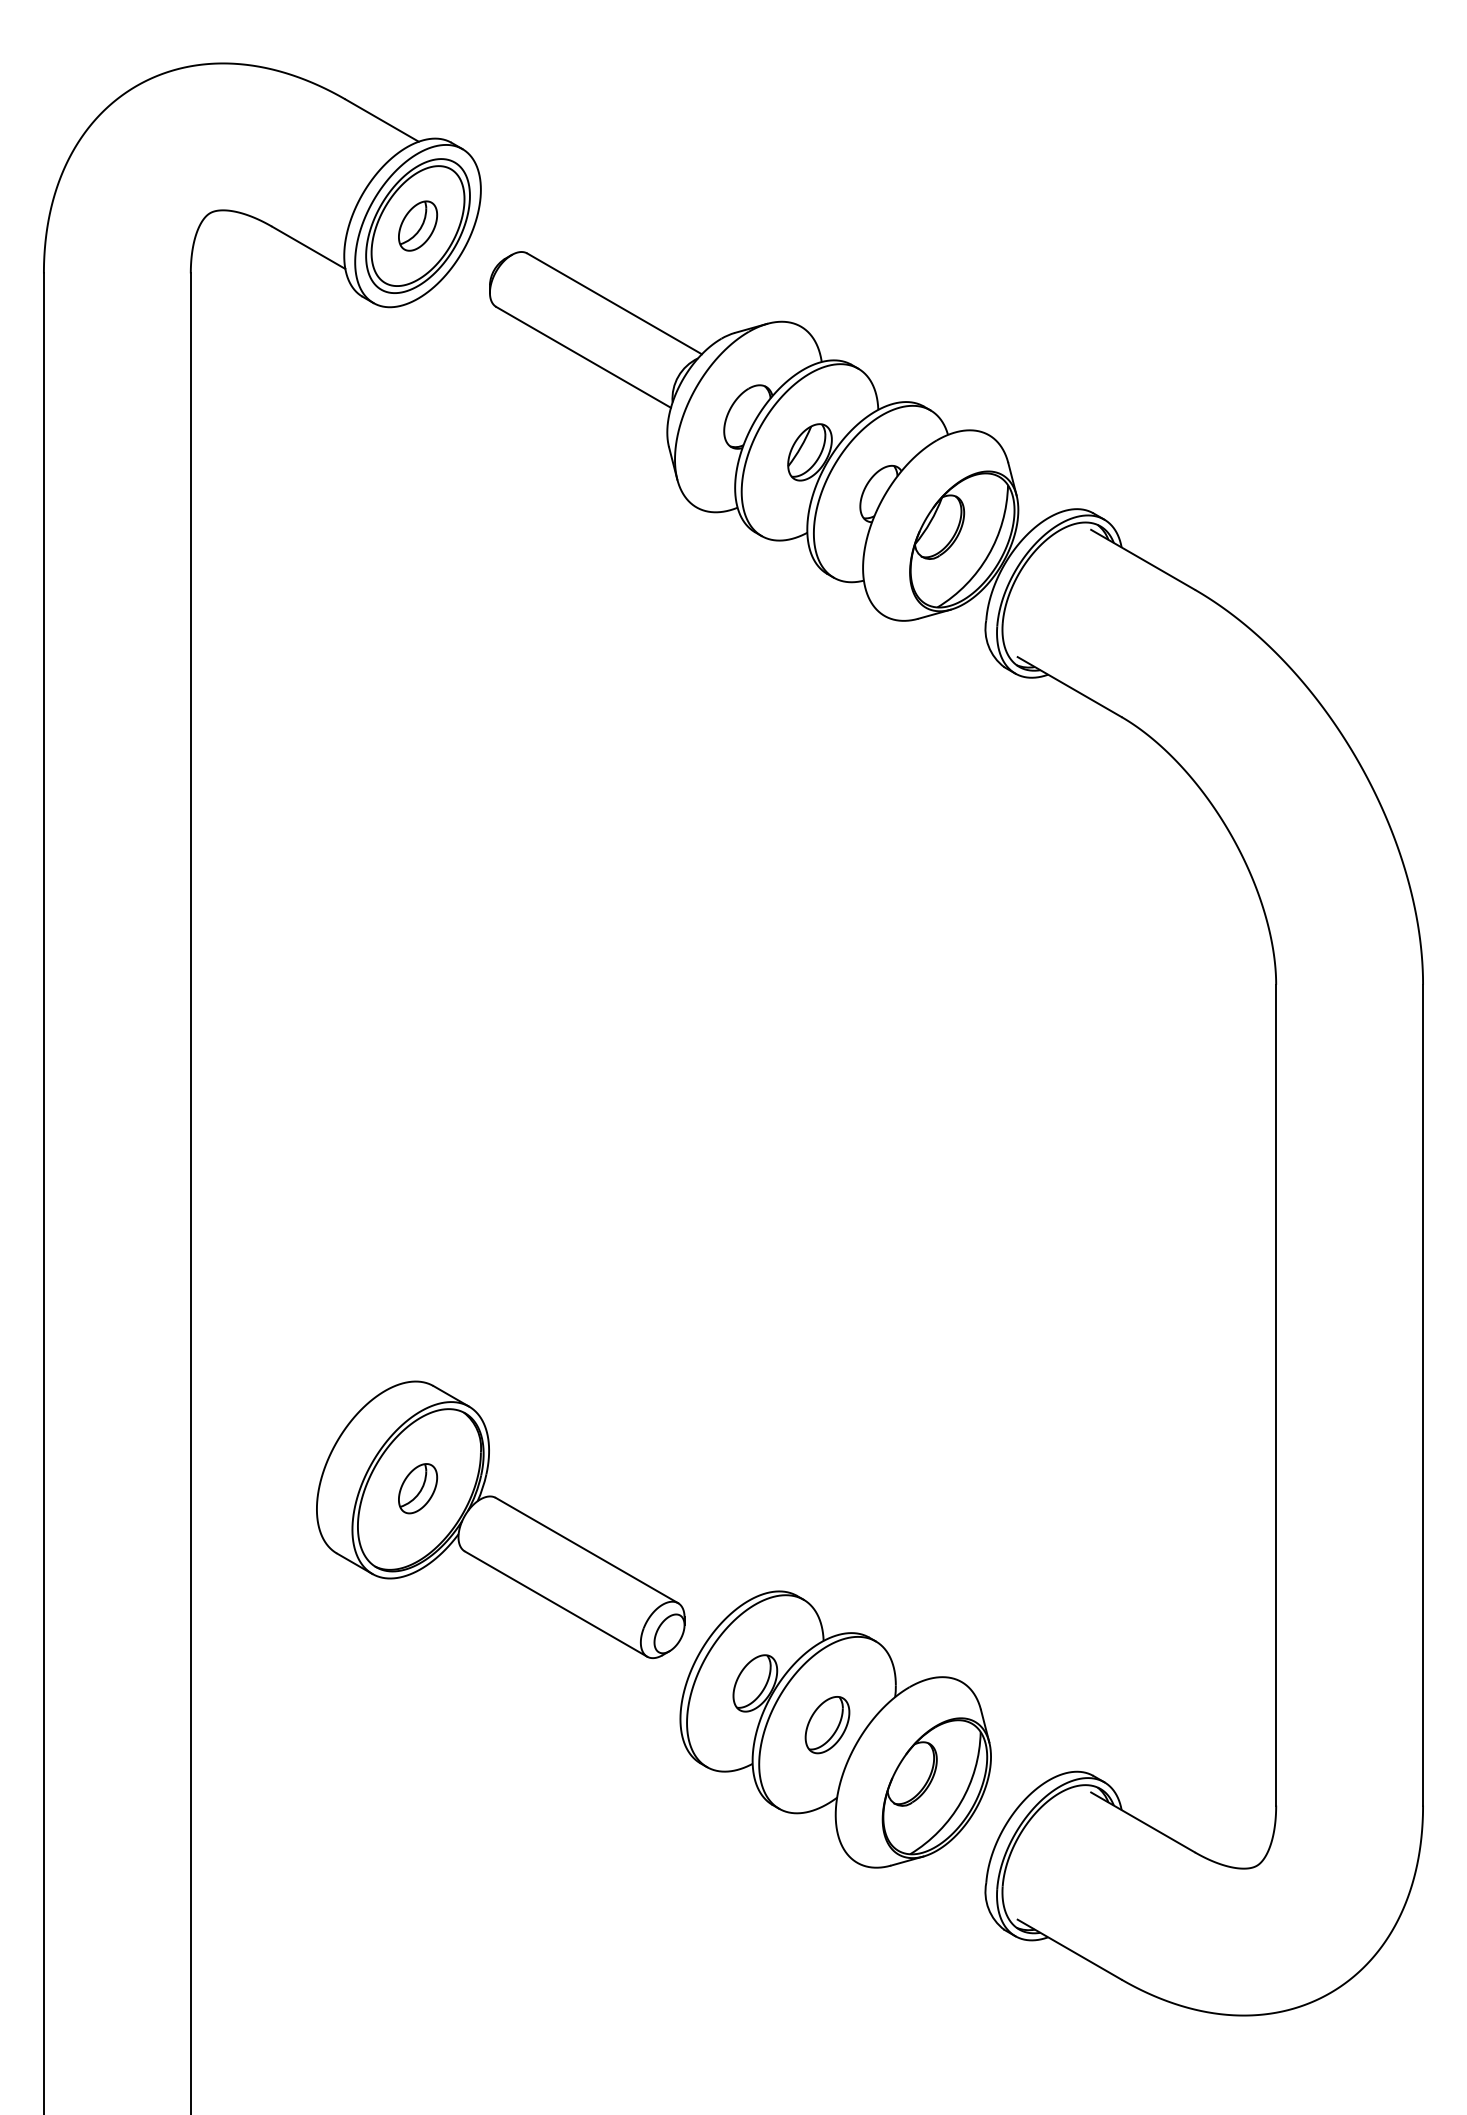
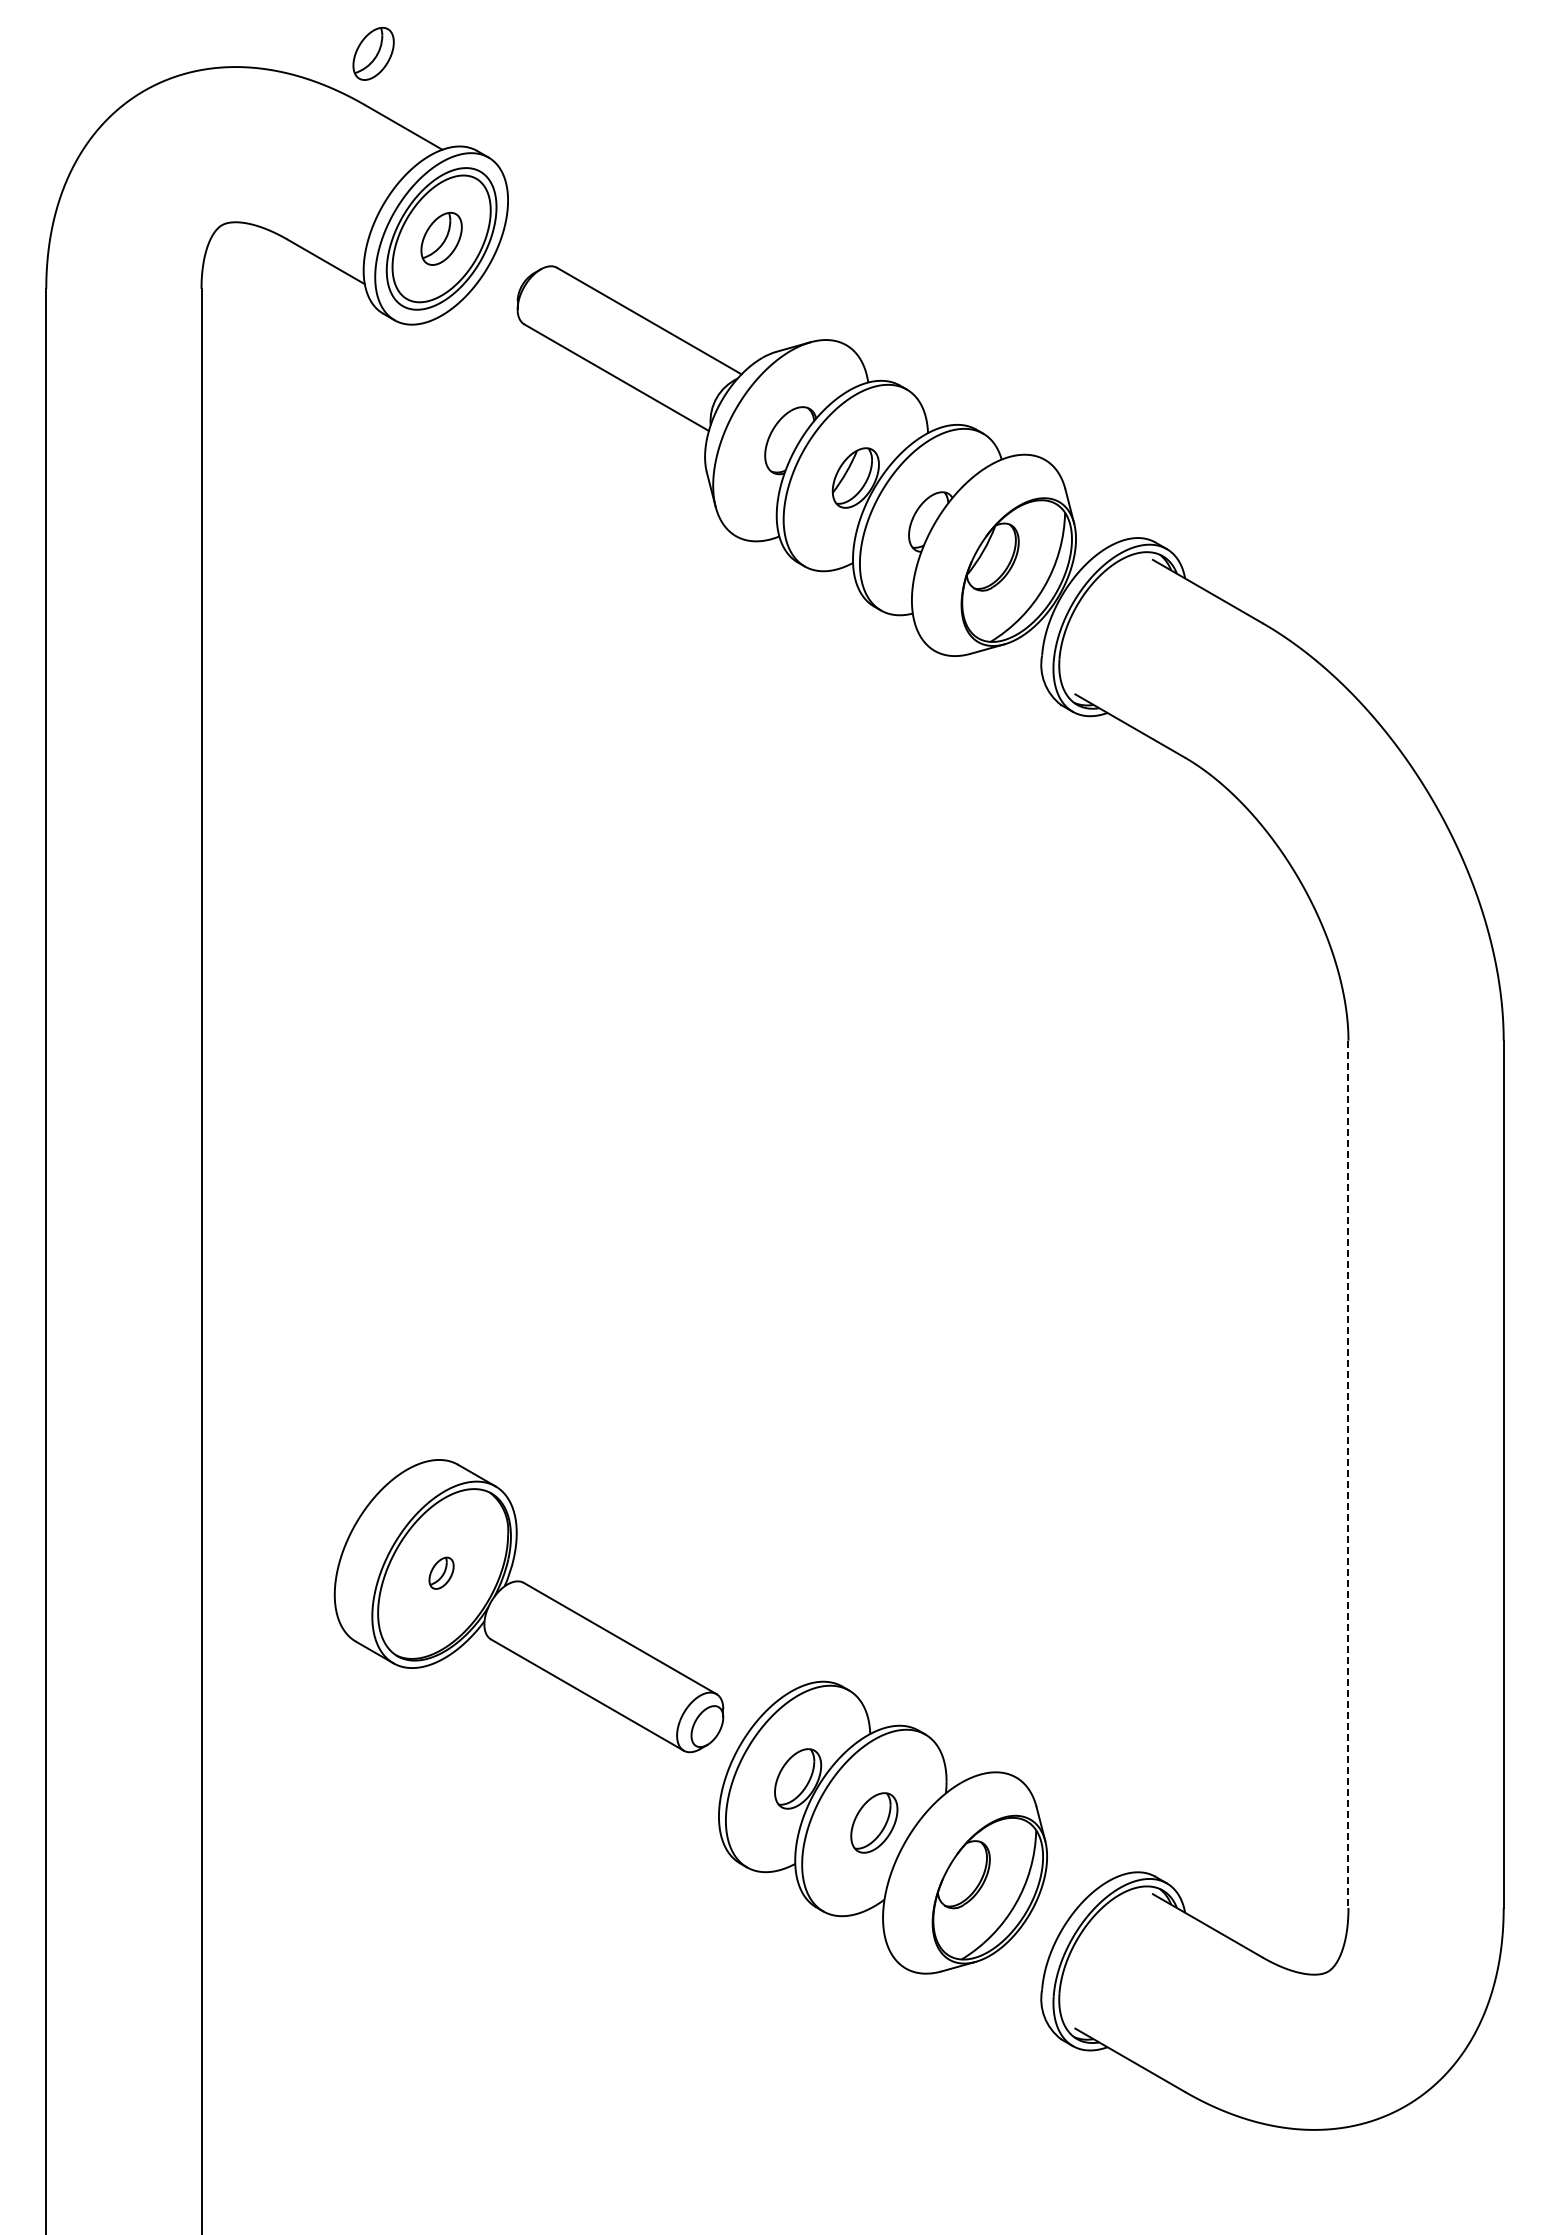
part: (353, 50) -> (373, 53), added
line: (1276, 1395) -> (1348, 1474), solid -> dashed
part: (417, 1489) -> (441, 1573), size x0.6

